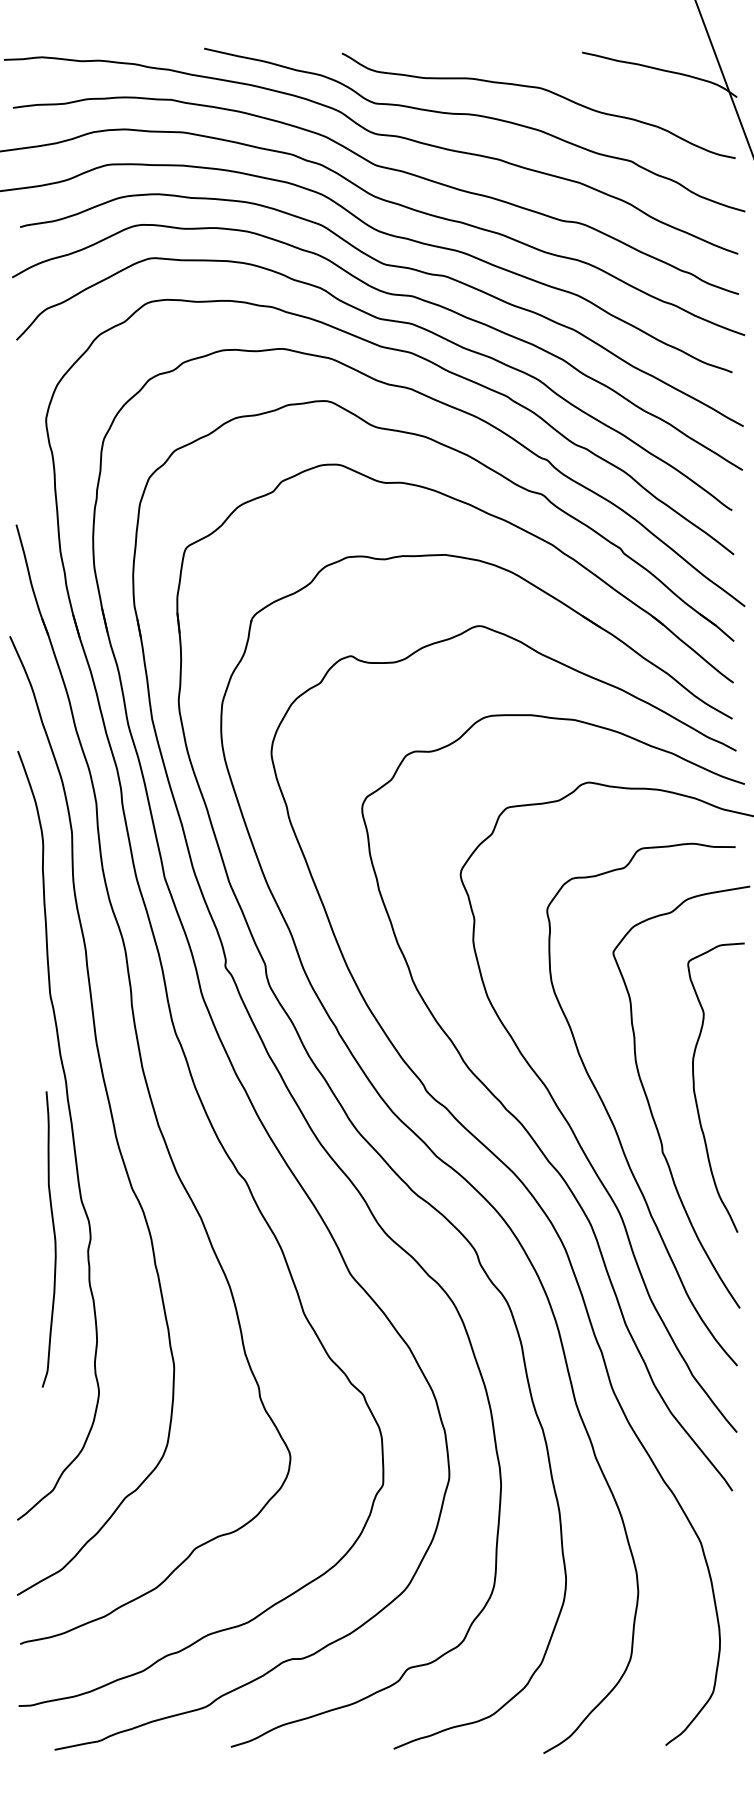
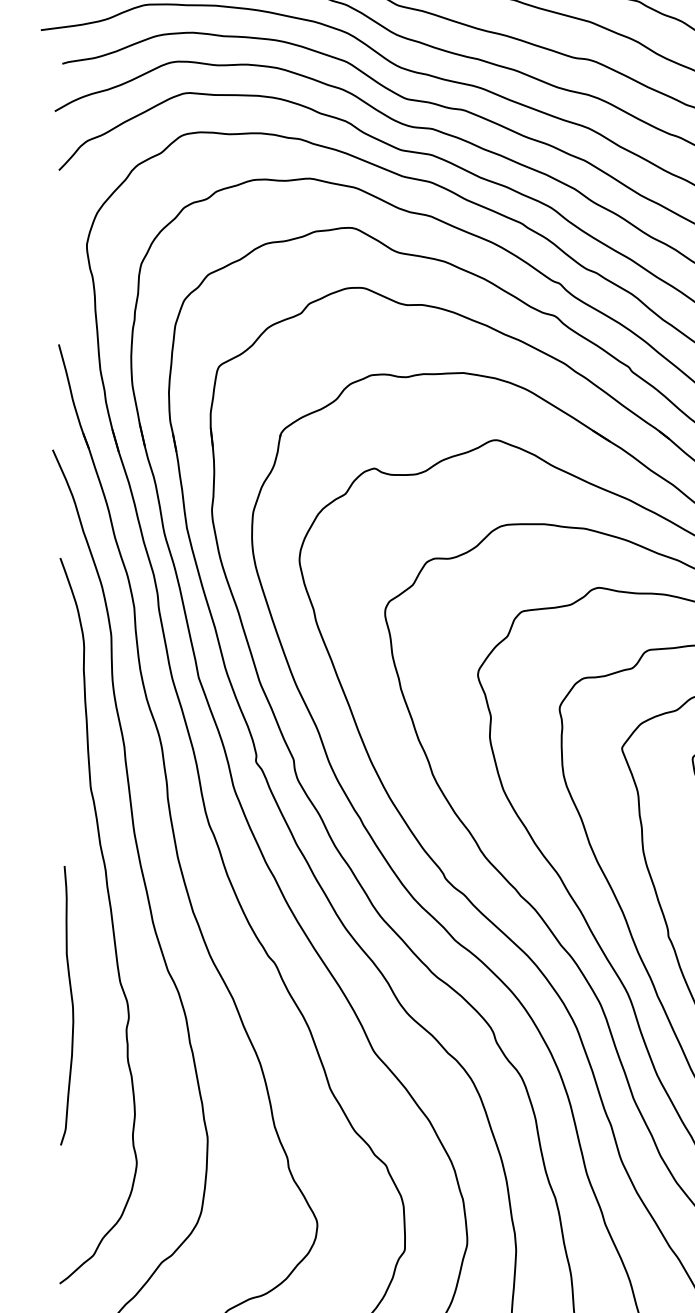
curve: (54, 1239) -> (72, 1005), moved

